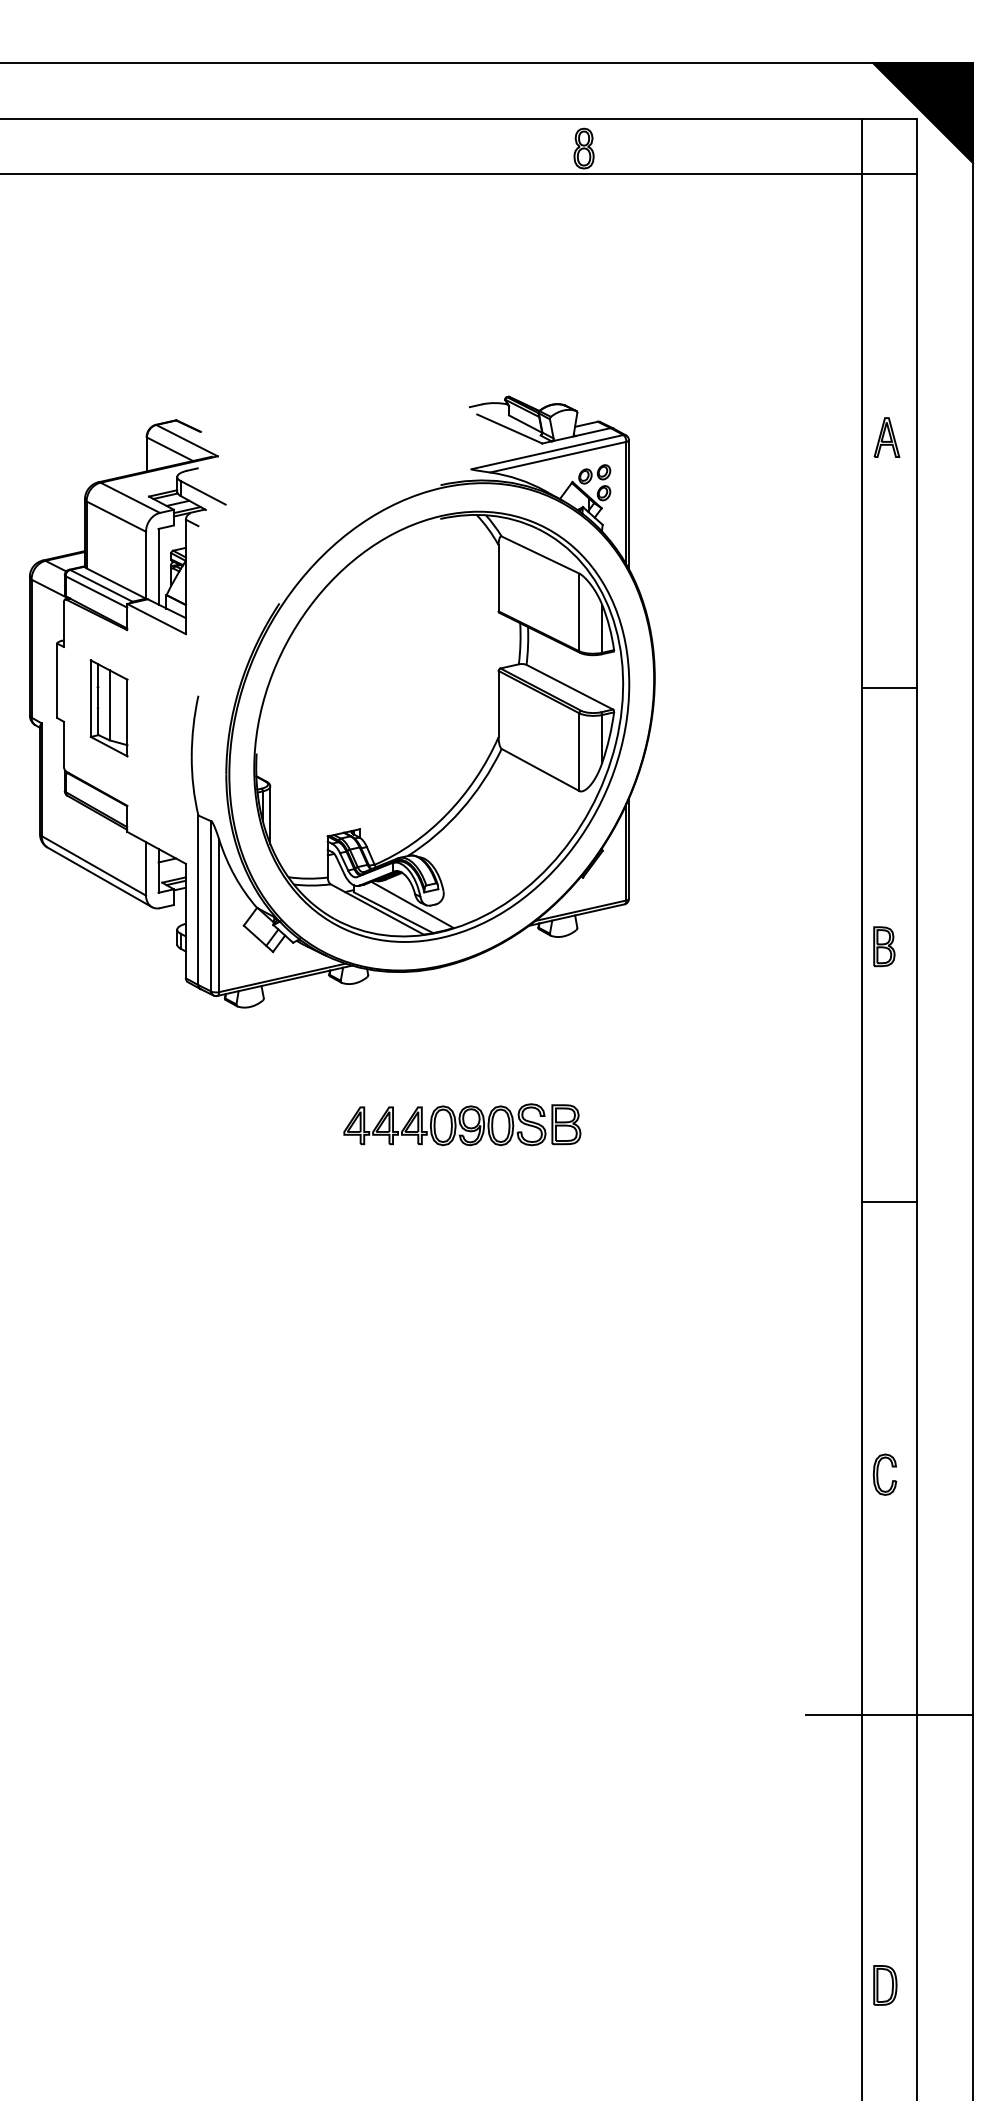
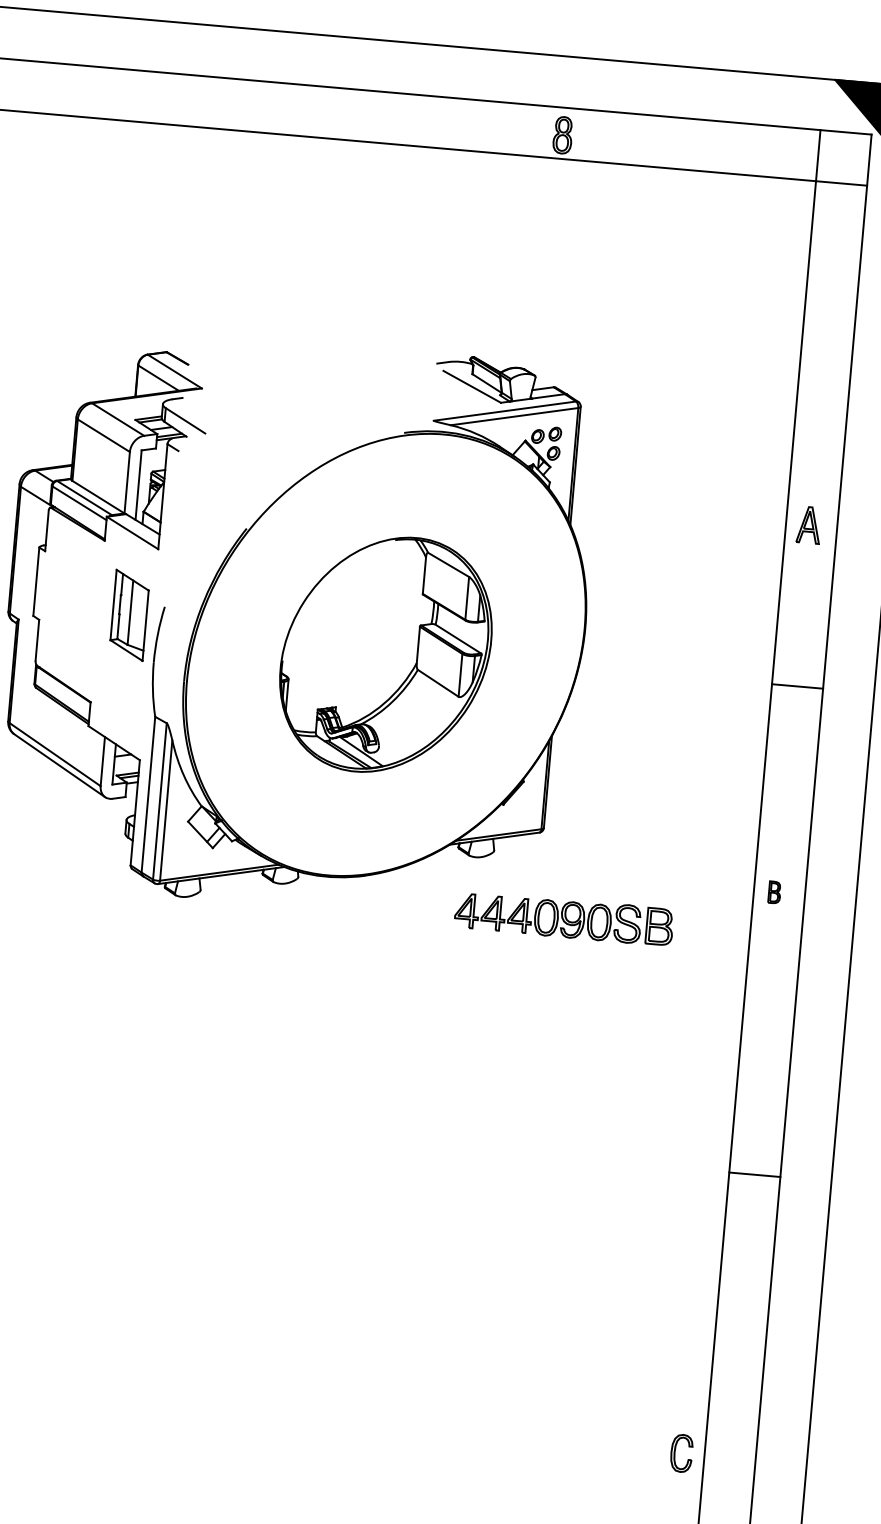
part: (886, 437) -> (808, 525), moved
line: (889, 688) -> (797, 686), moved
part: (108, 708) -> (128, 615), moved
part: (441, 726) -> (385, 654), size x0.6
part: (884, 946) -> (774, 892), size x0.6
part: (462, 1124) -> (564, 918), moved
line: (889, 1201) -> (754, 1174), moved
part: (884, 1474) -> (681, 1453), moved

